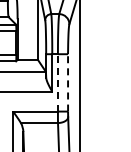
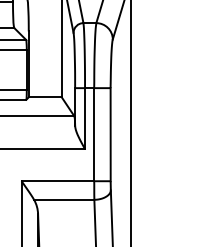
line: (57, 82) -> (93, 134), dashed -> solid
line: (68, 82) -> (111, 134), dashed -> solid

